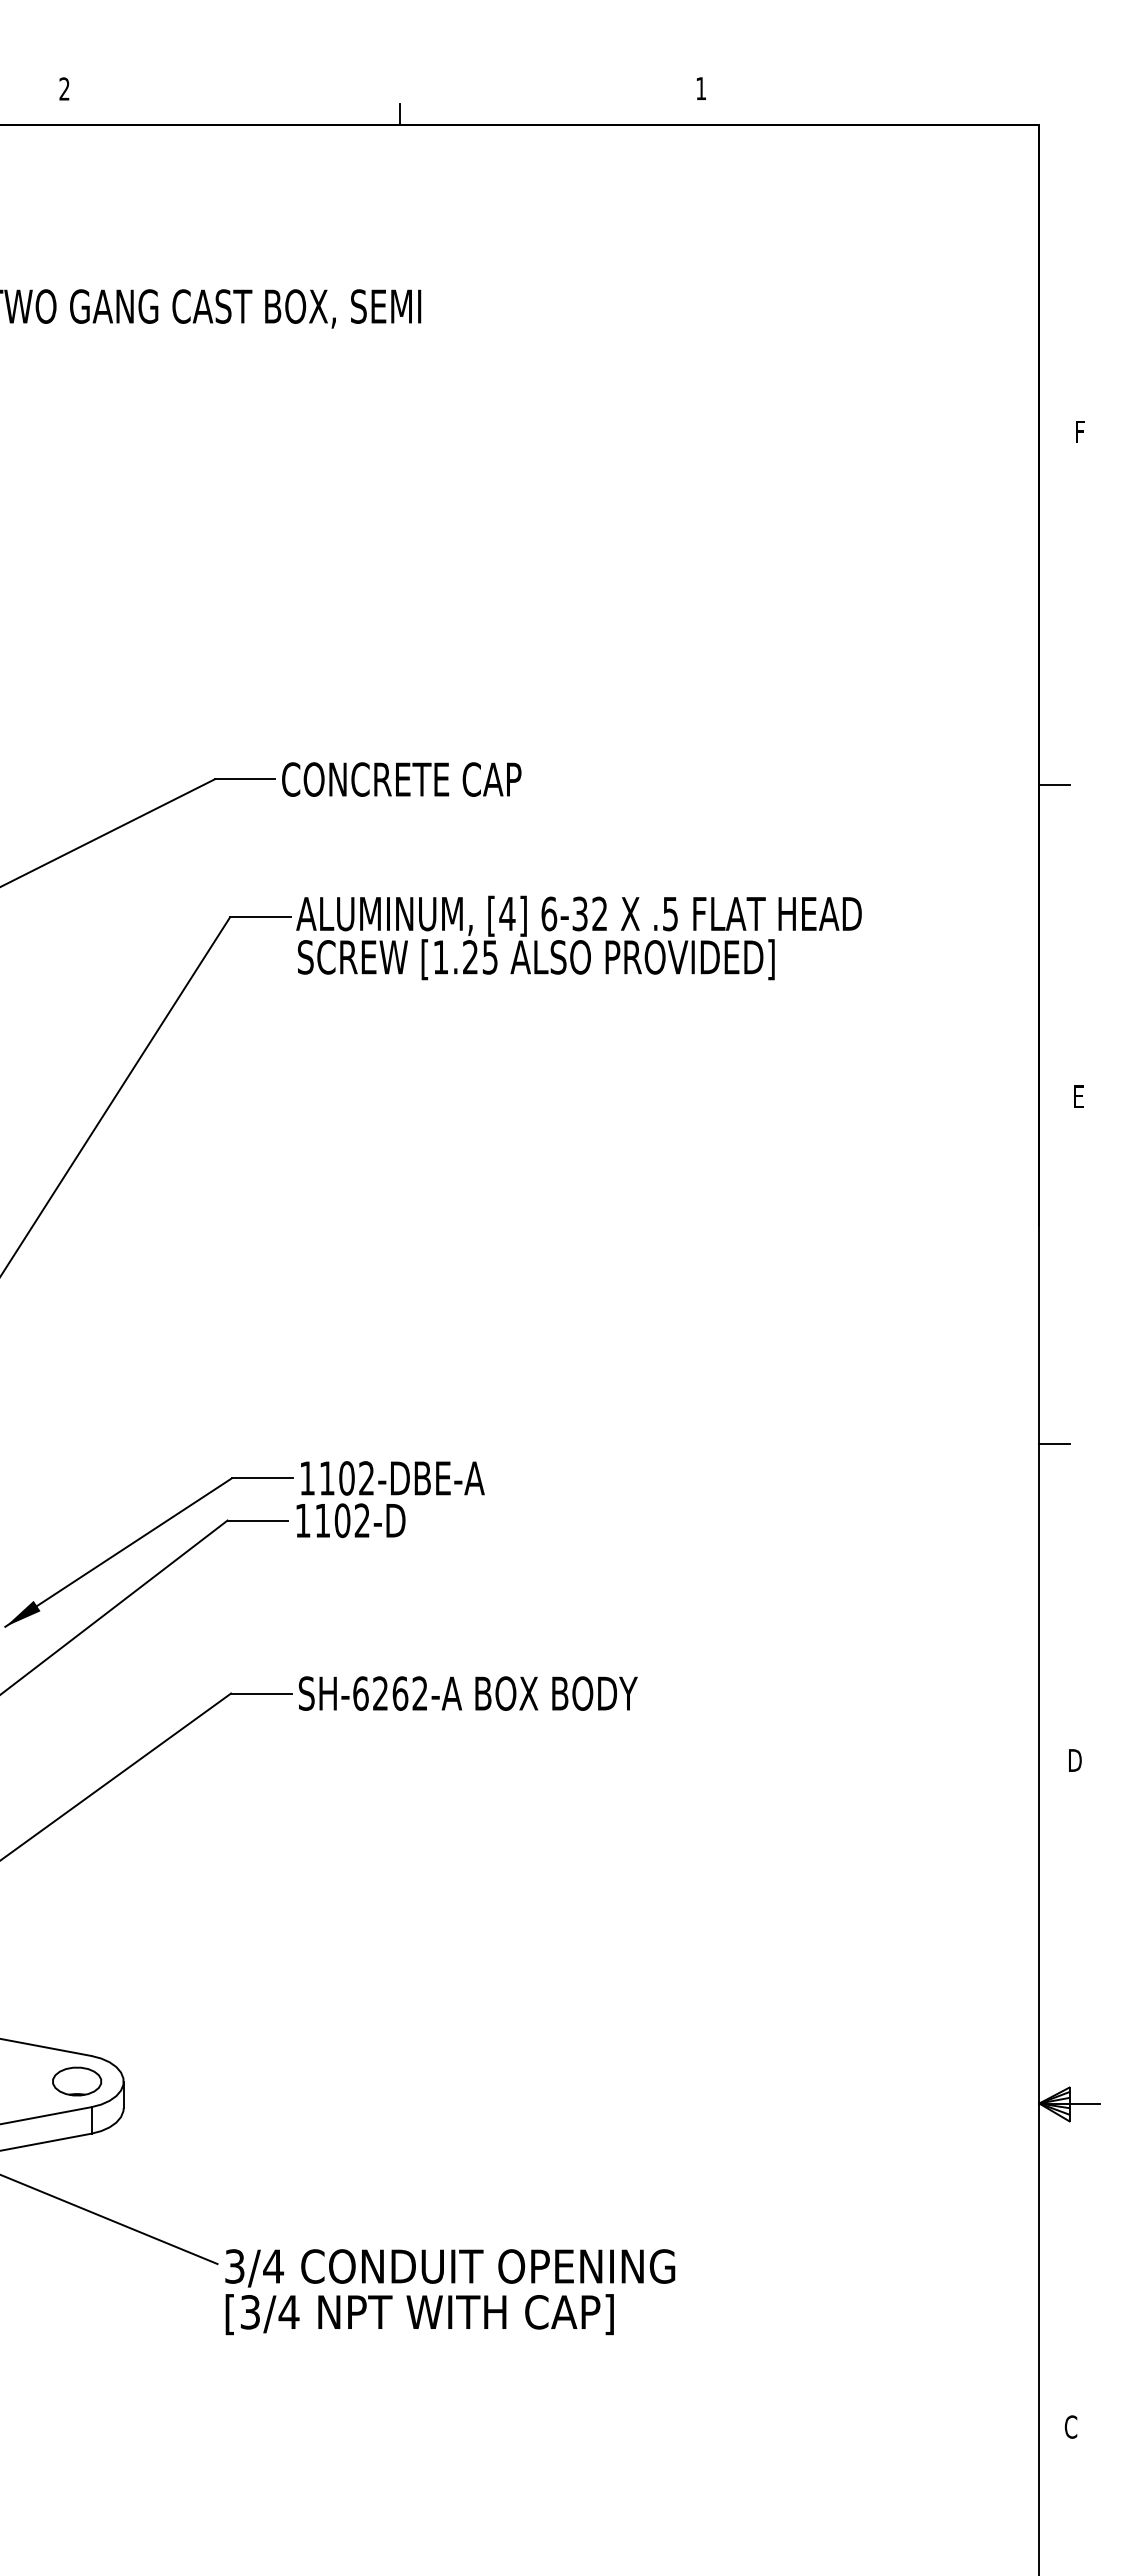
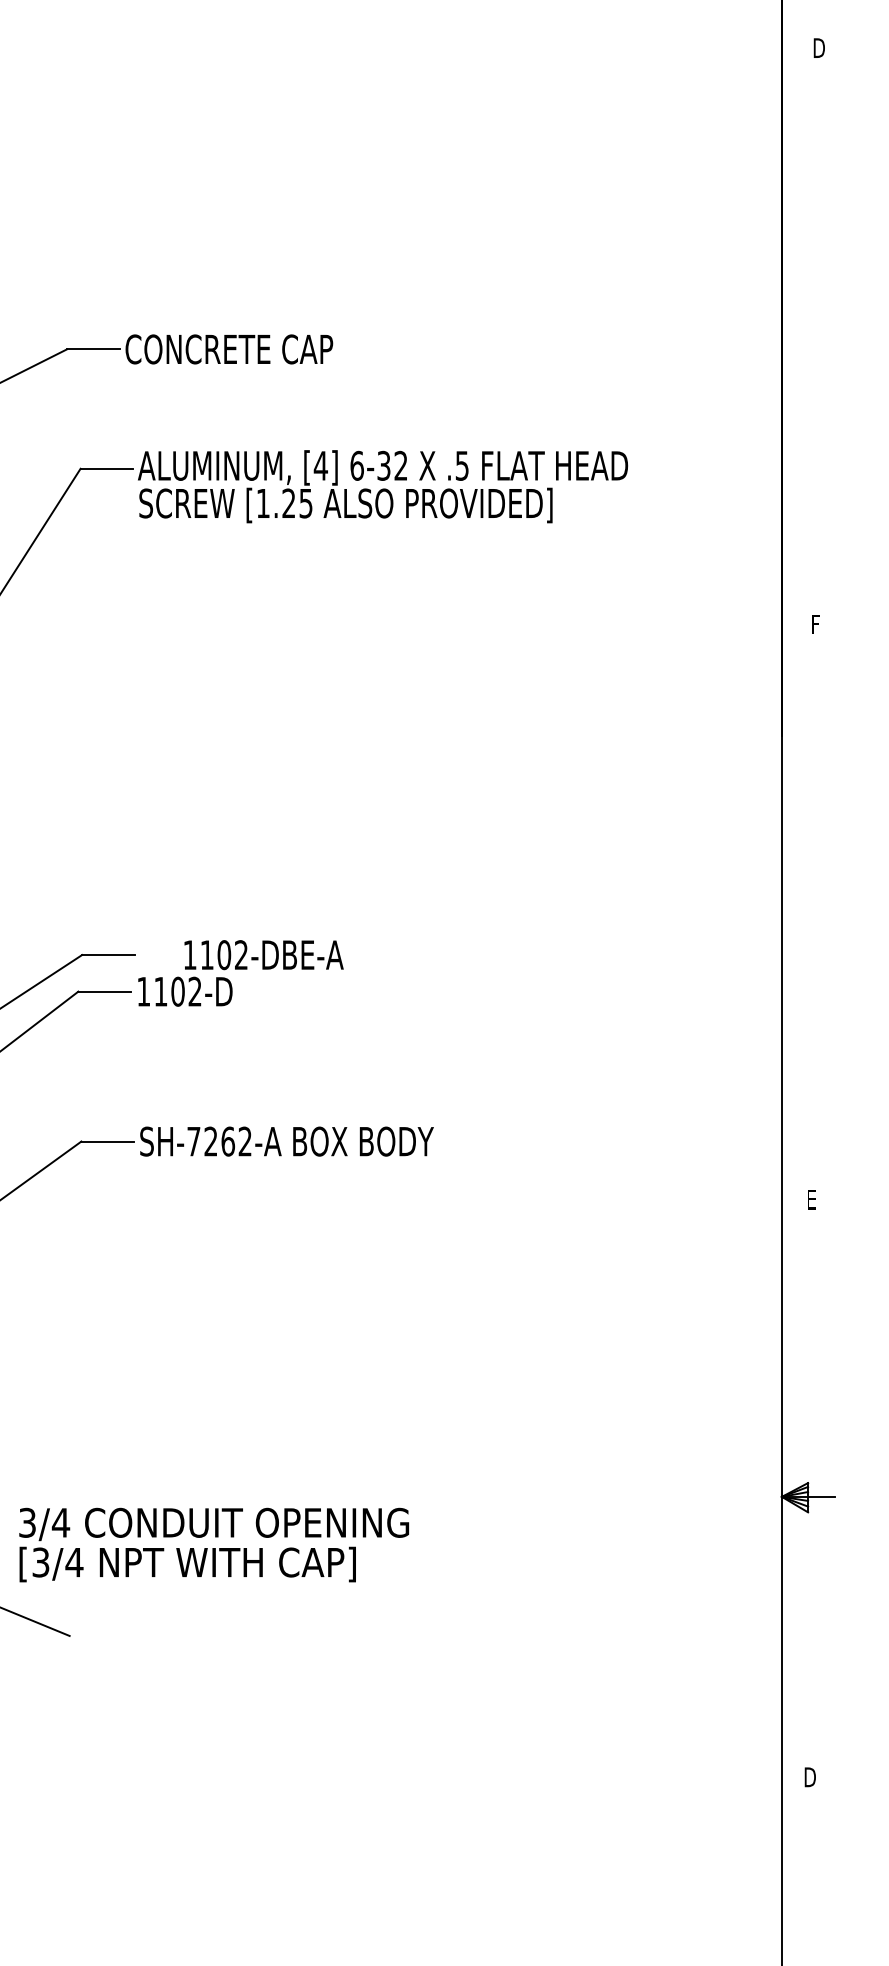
text: (1082, 431) -> (819, 47), F -> D
line: (1054, 784) -> (795, 353), removed
text: (1079, 1096) -> (816, 624), E -> F
line: (1054, 1444) -> (795, 925), removed
text: (392, 1478) -> (263, 955), moved
text: (360, 1693) -> (193, 1141), SH-6262-A -> SH-7262-A
text: (1075, 1760) -> (813, 1199), D -> E
text: (450, 2292) -> (214, 1545), moved
text: (1071, 2426) -> (809, 1776), C -> D

